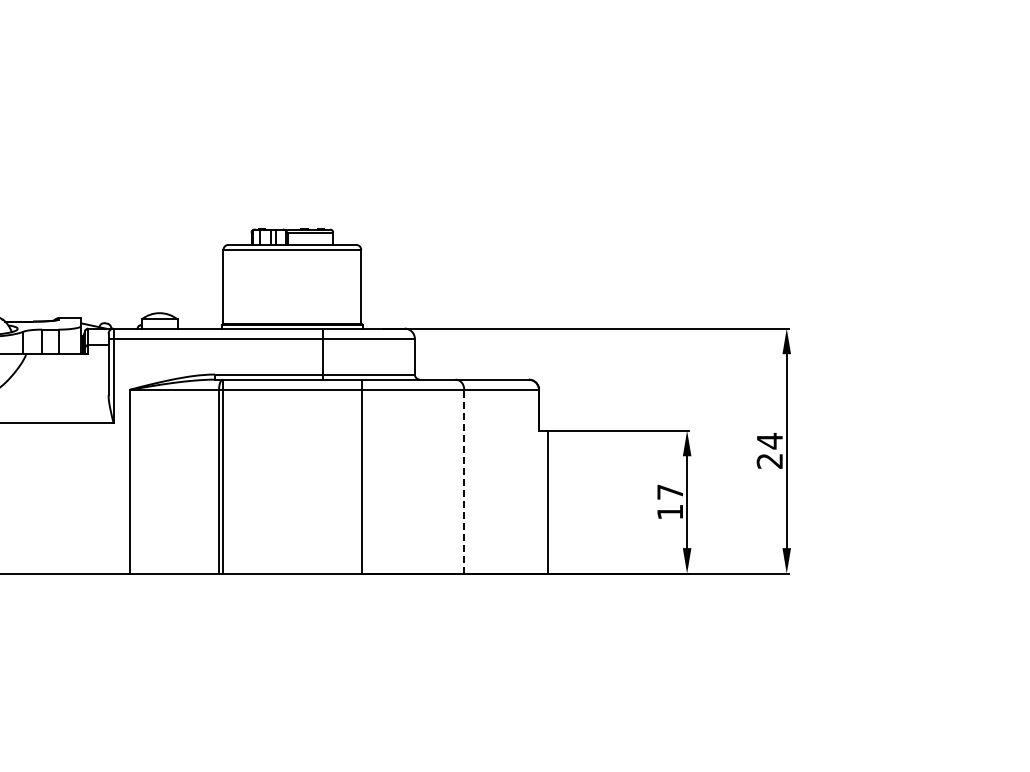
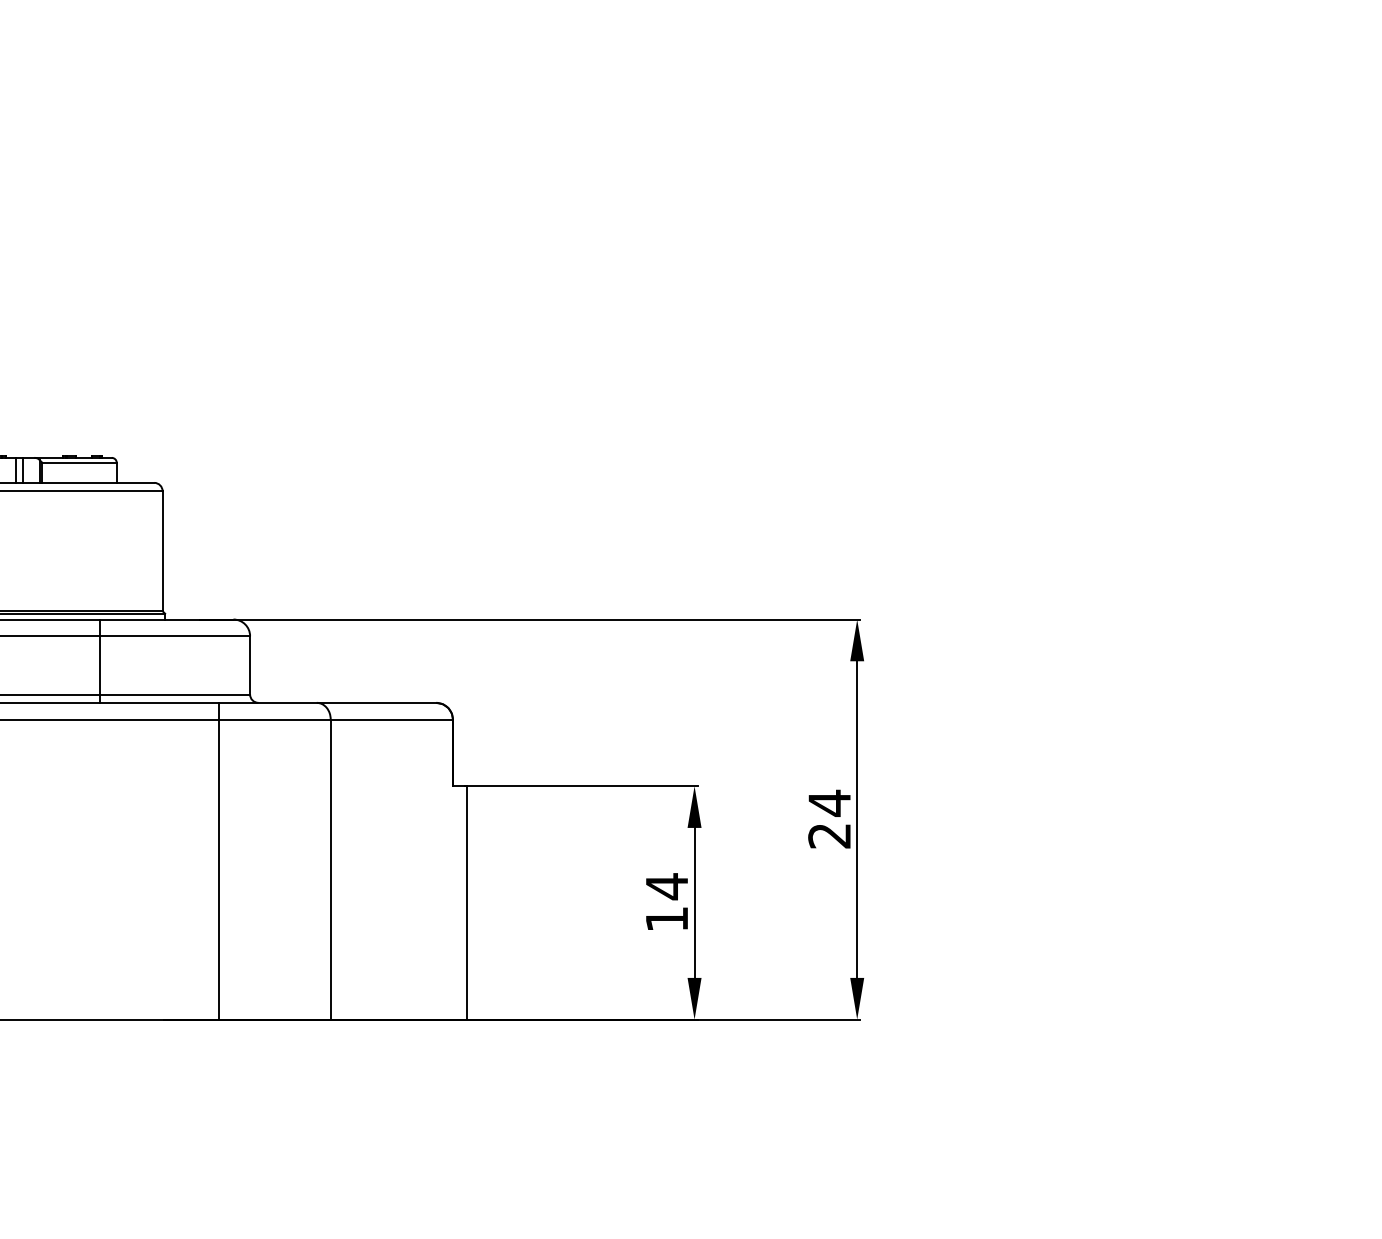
line: (361, 476) -> (218, 860), moved
line: (464, 481) -> (331, 869), dashed -> solid
text: (669, 492) -> (665, 887), 17 -> 14

